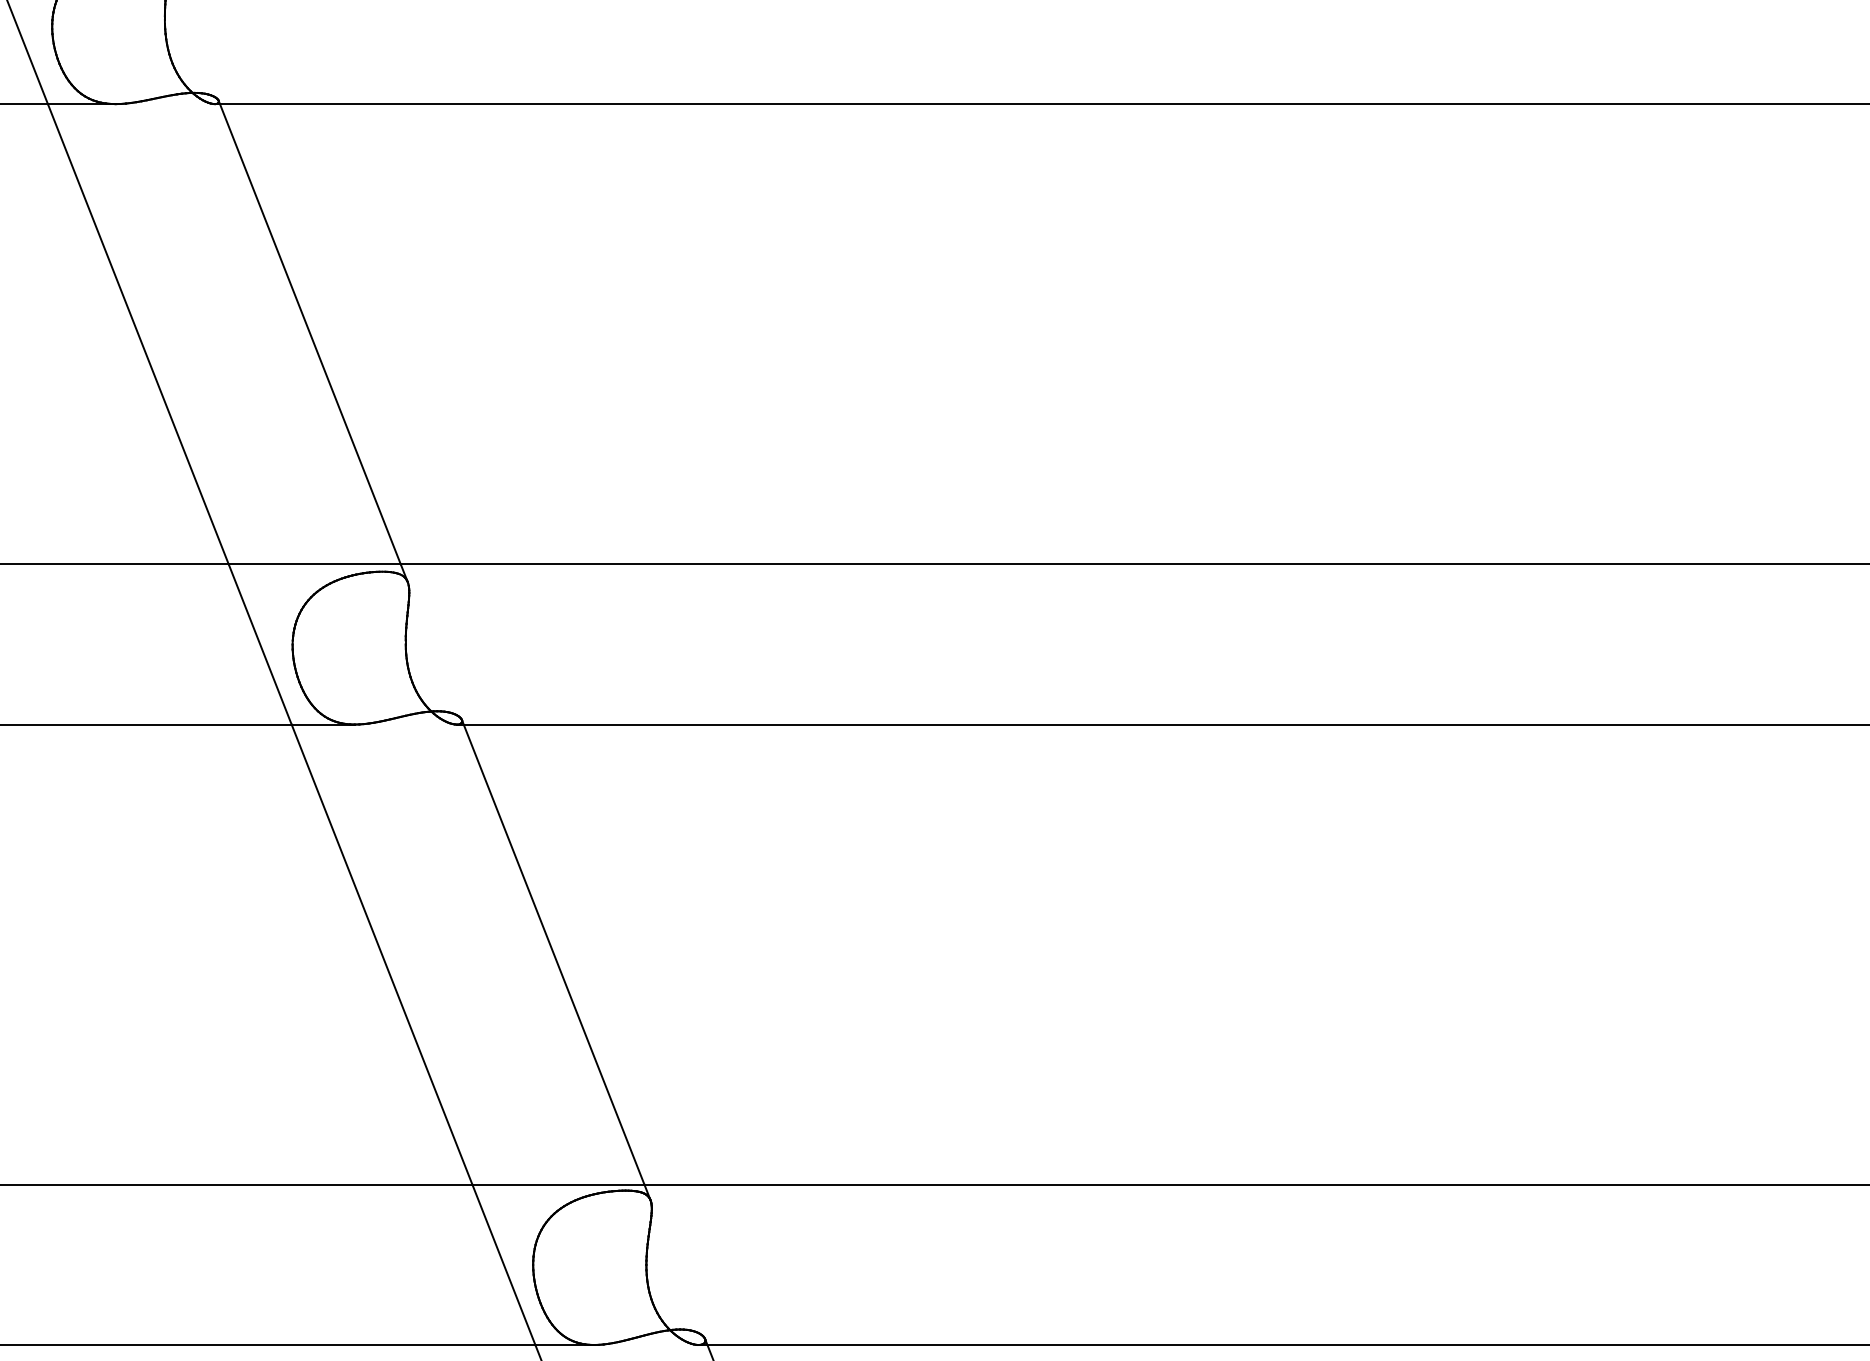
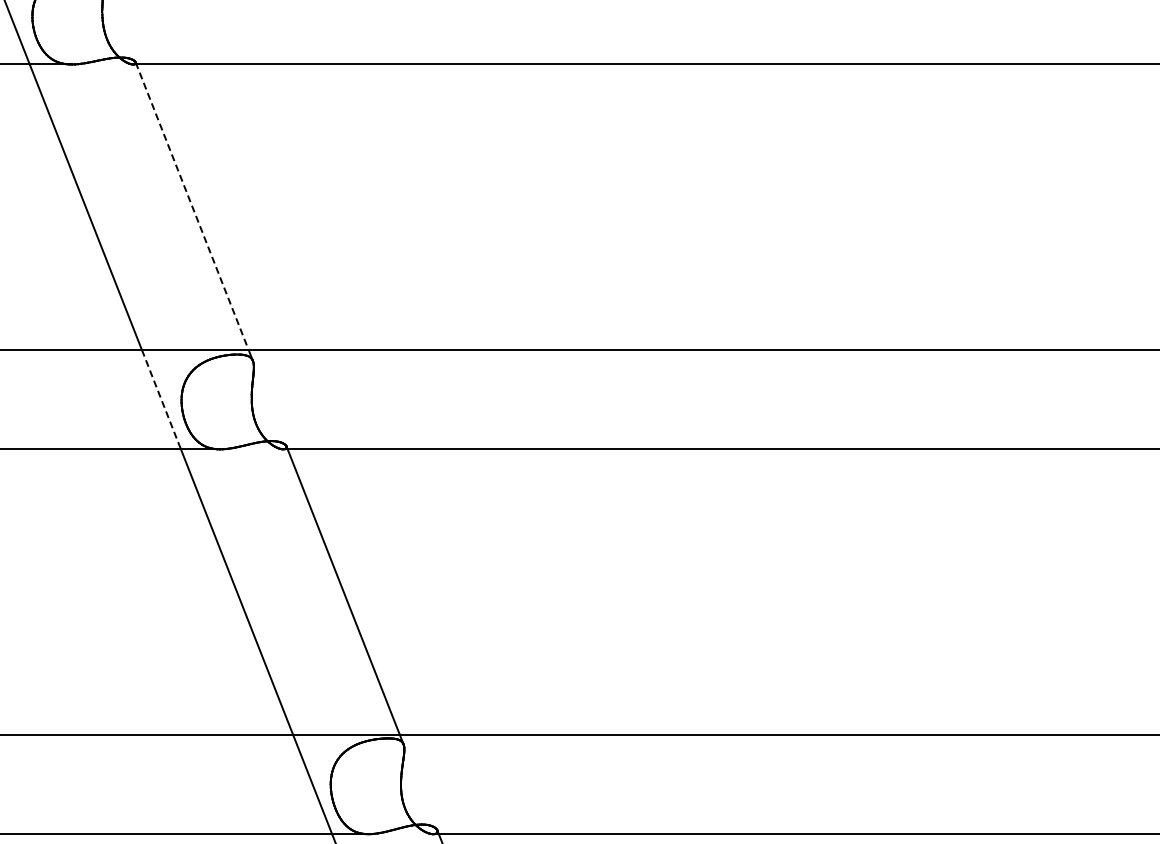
line: (310, 333) -> (192, 206), solid -> dashed
line: (260, 645) -> (161, 400), solid -> dashed

